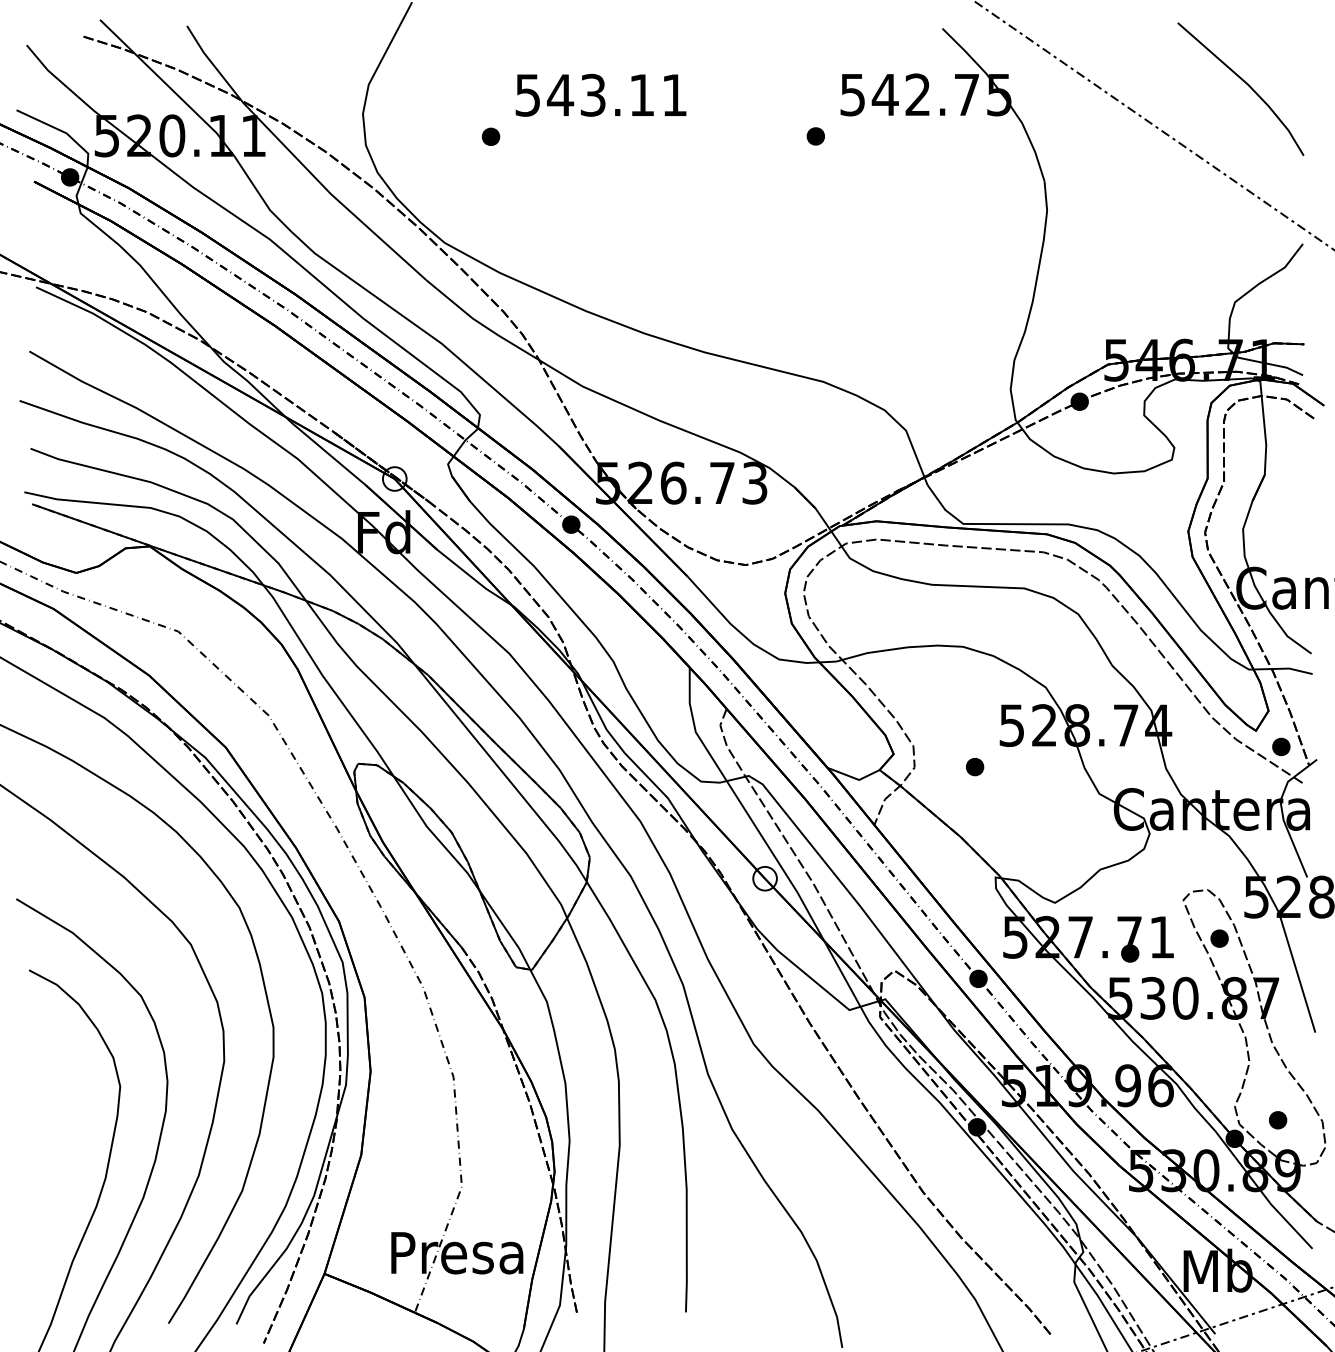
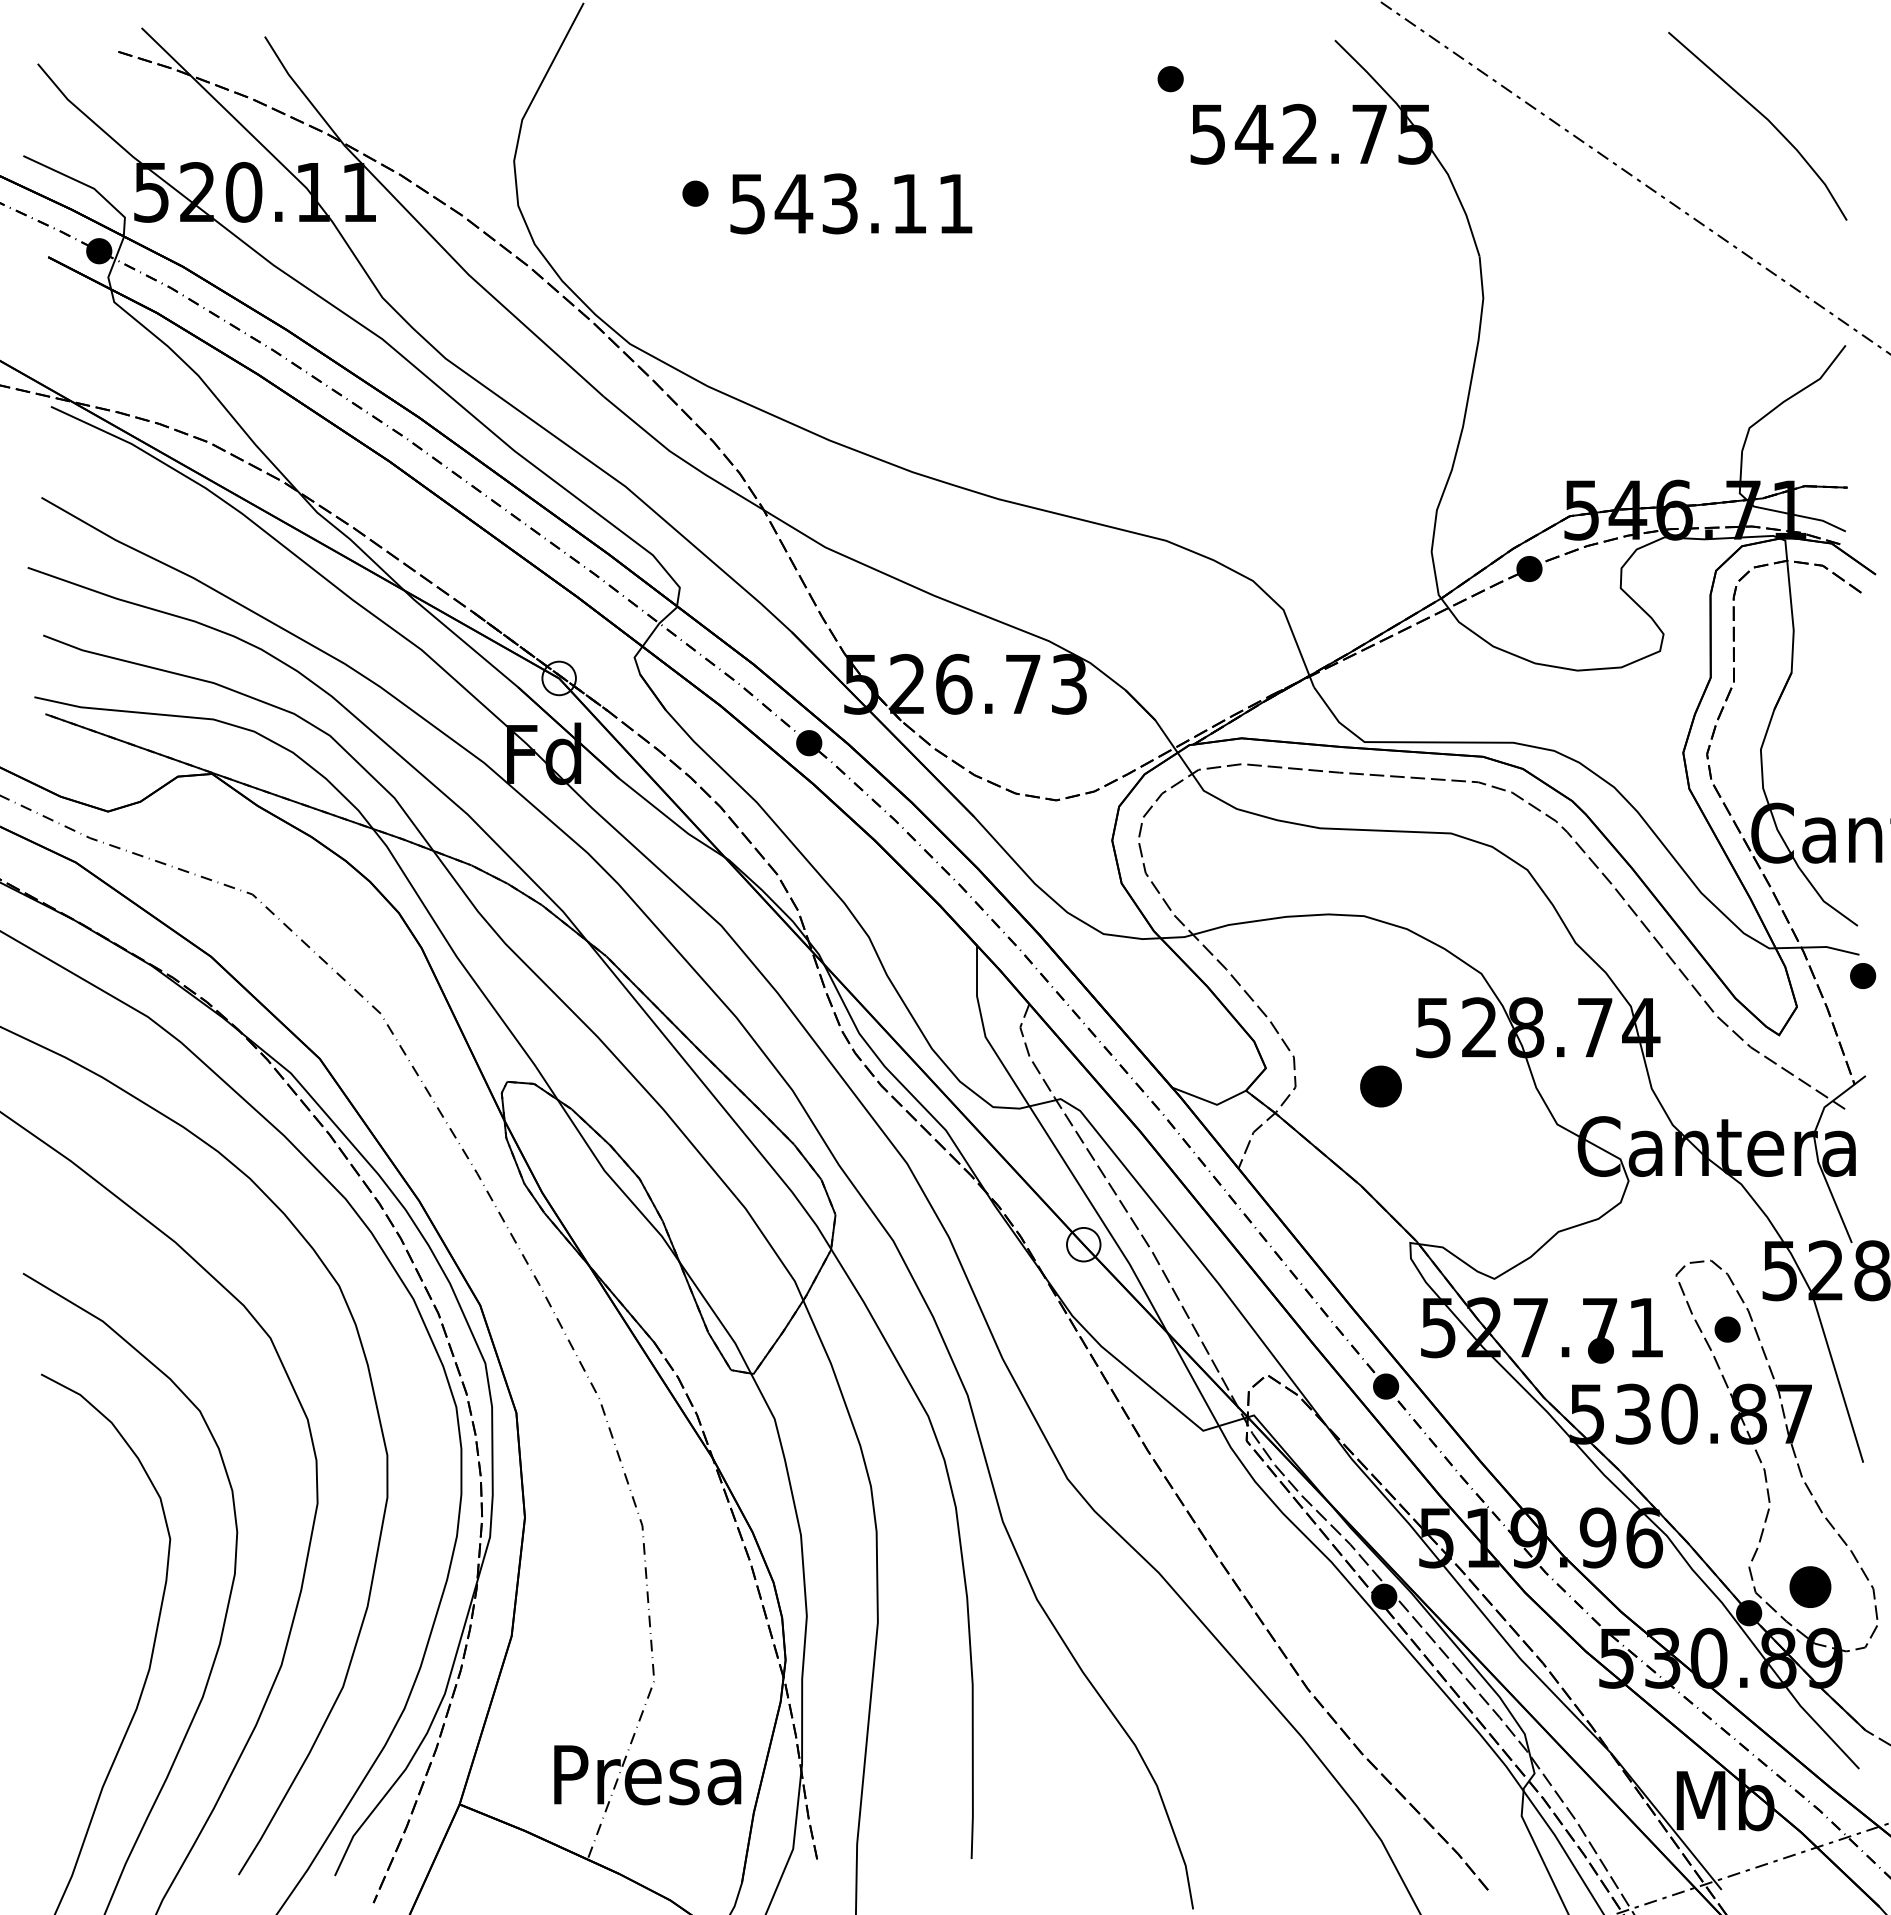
text: (601, 95) -> (851, 203), moved
part: (815, 136) -> (1170, 79), moved
part: (1281, 746) -> (1863, 975), moved
part: (975, 767) -> (1381, 1086), size x1.6
part: (1278, 1120) -> (1810, 1586), size x1.6

